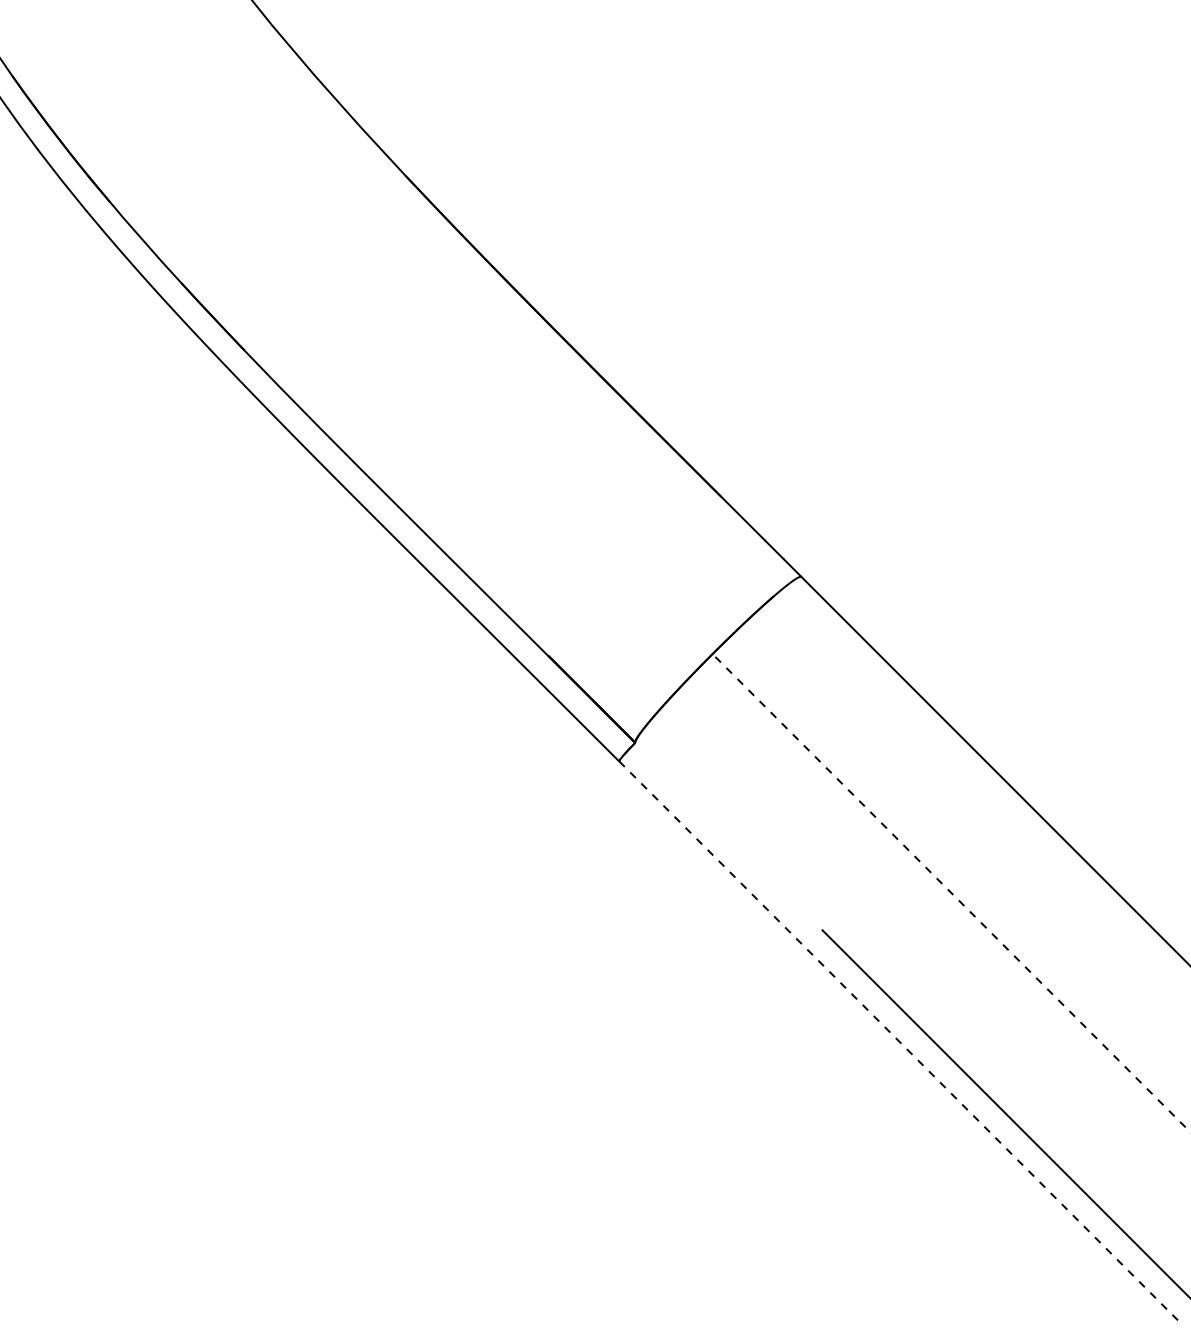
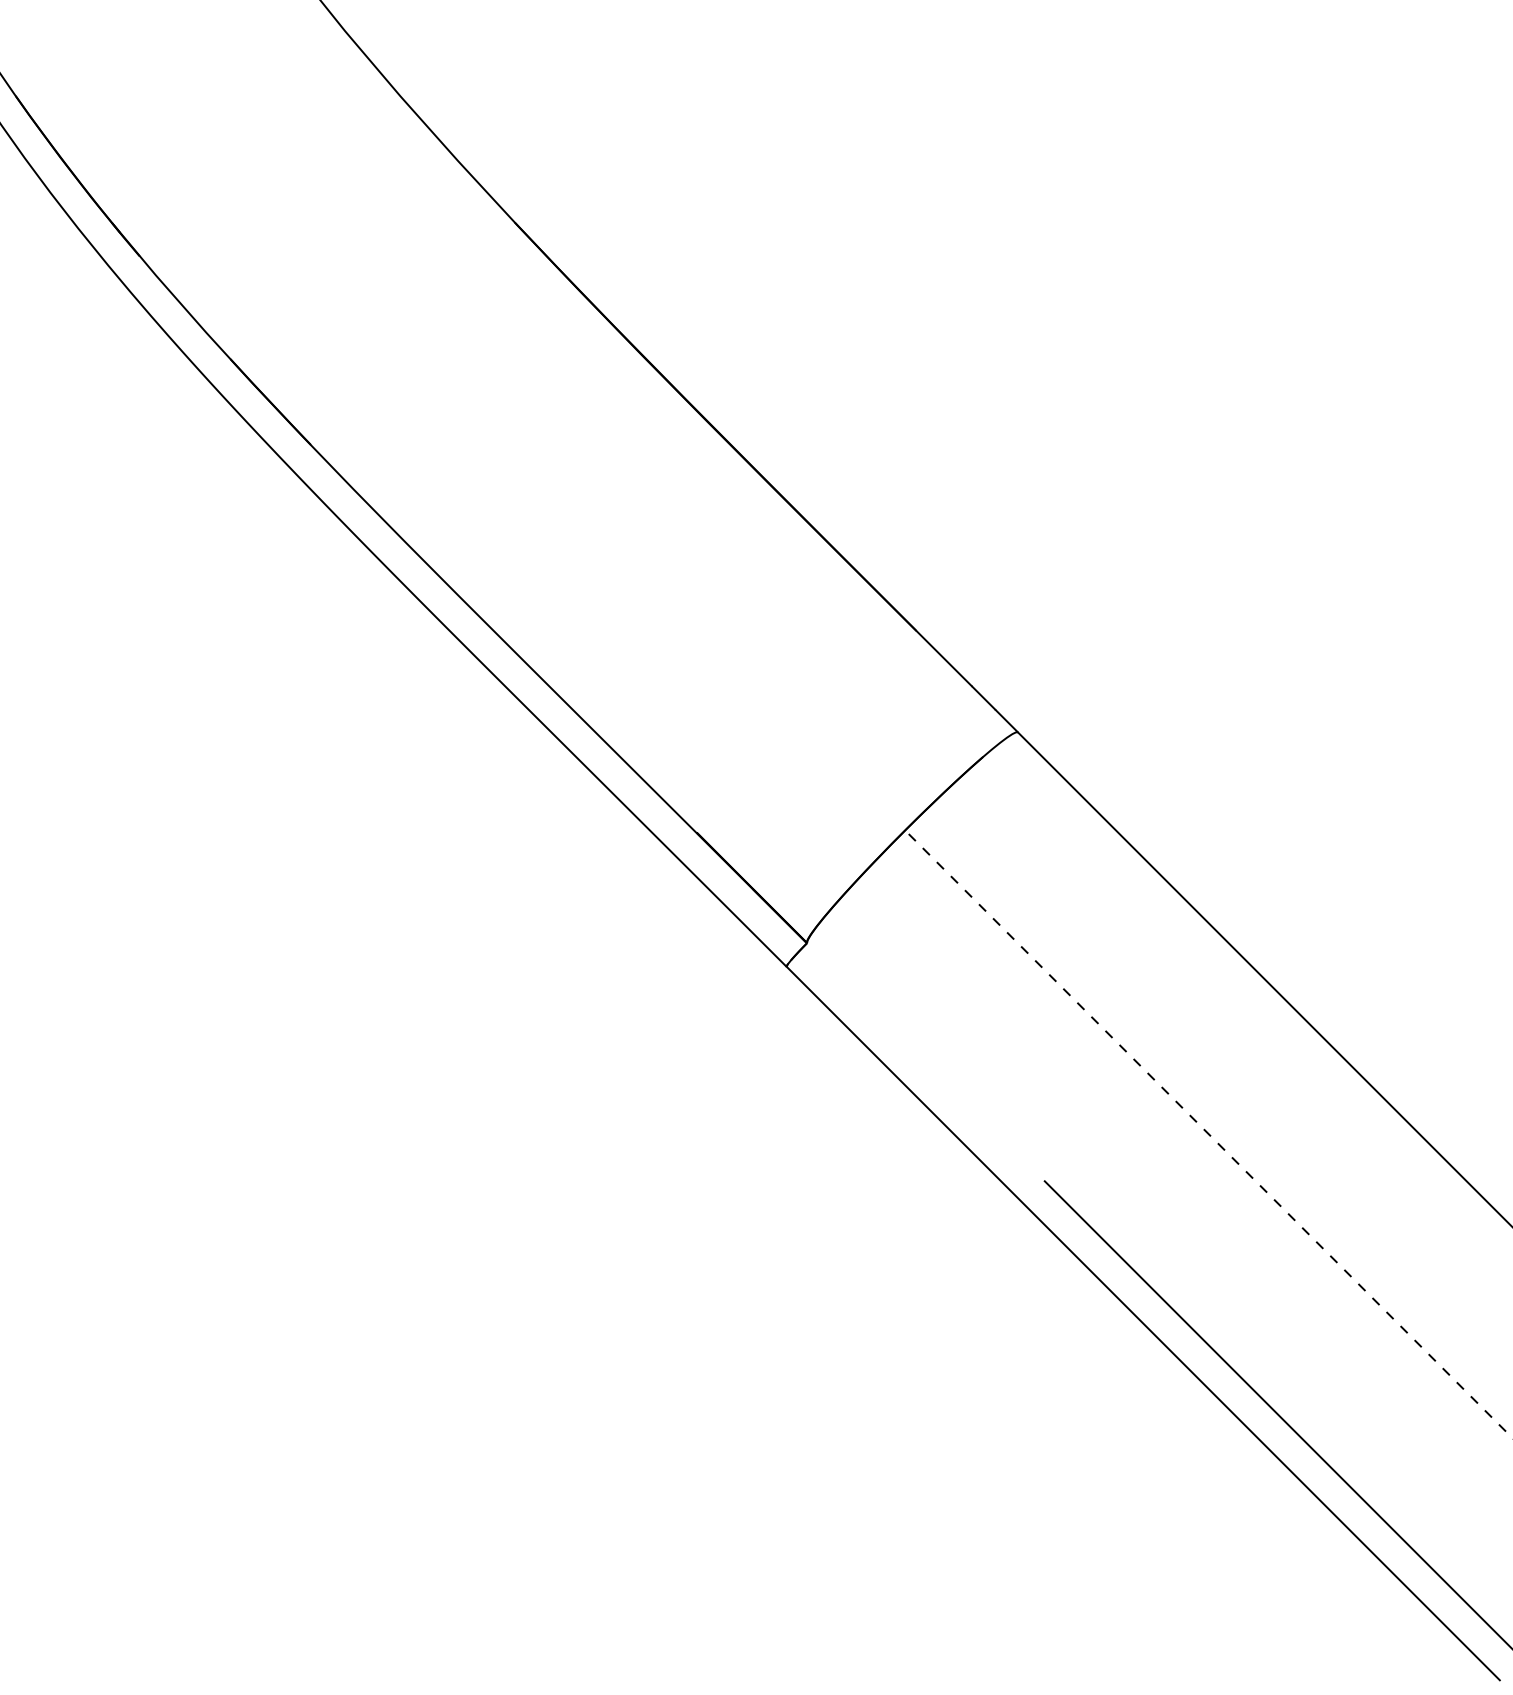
line: (900, 1042) -> (1143, 1323), dashed -> solid

